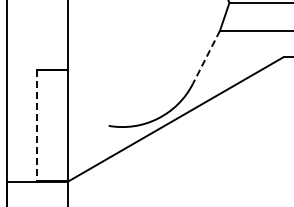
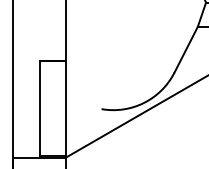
line: (206, 57) -> (186, 50), dashed -> solid
line: (37, 125) -> (40, 108), dashed -> solid

